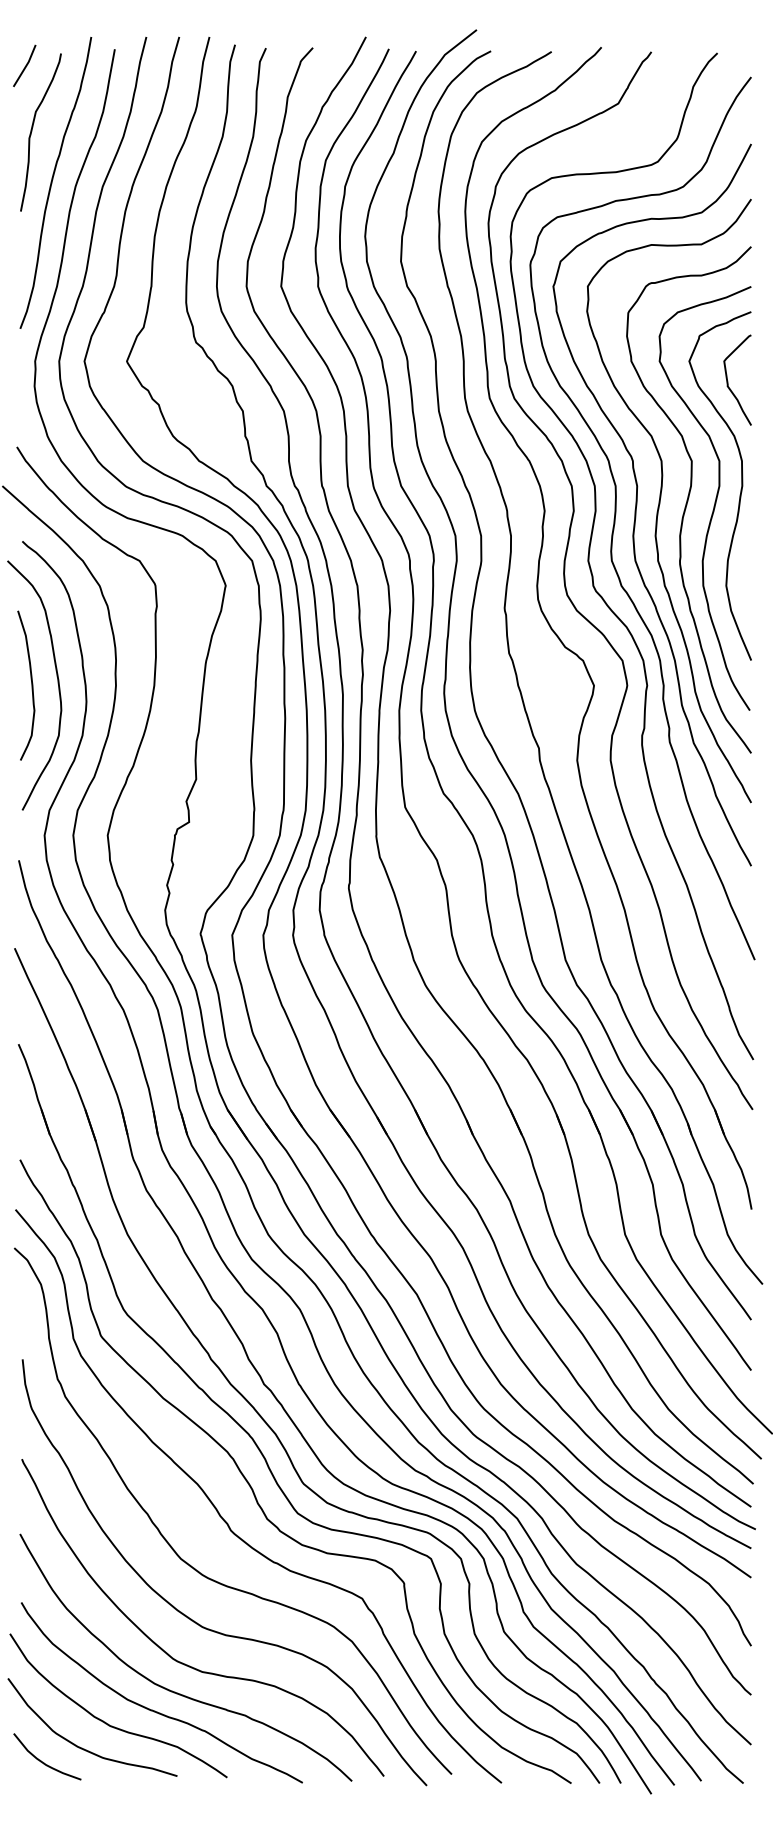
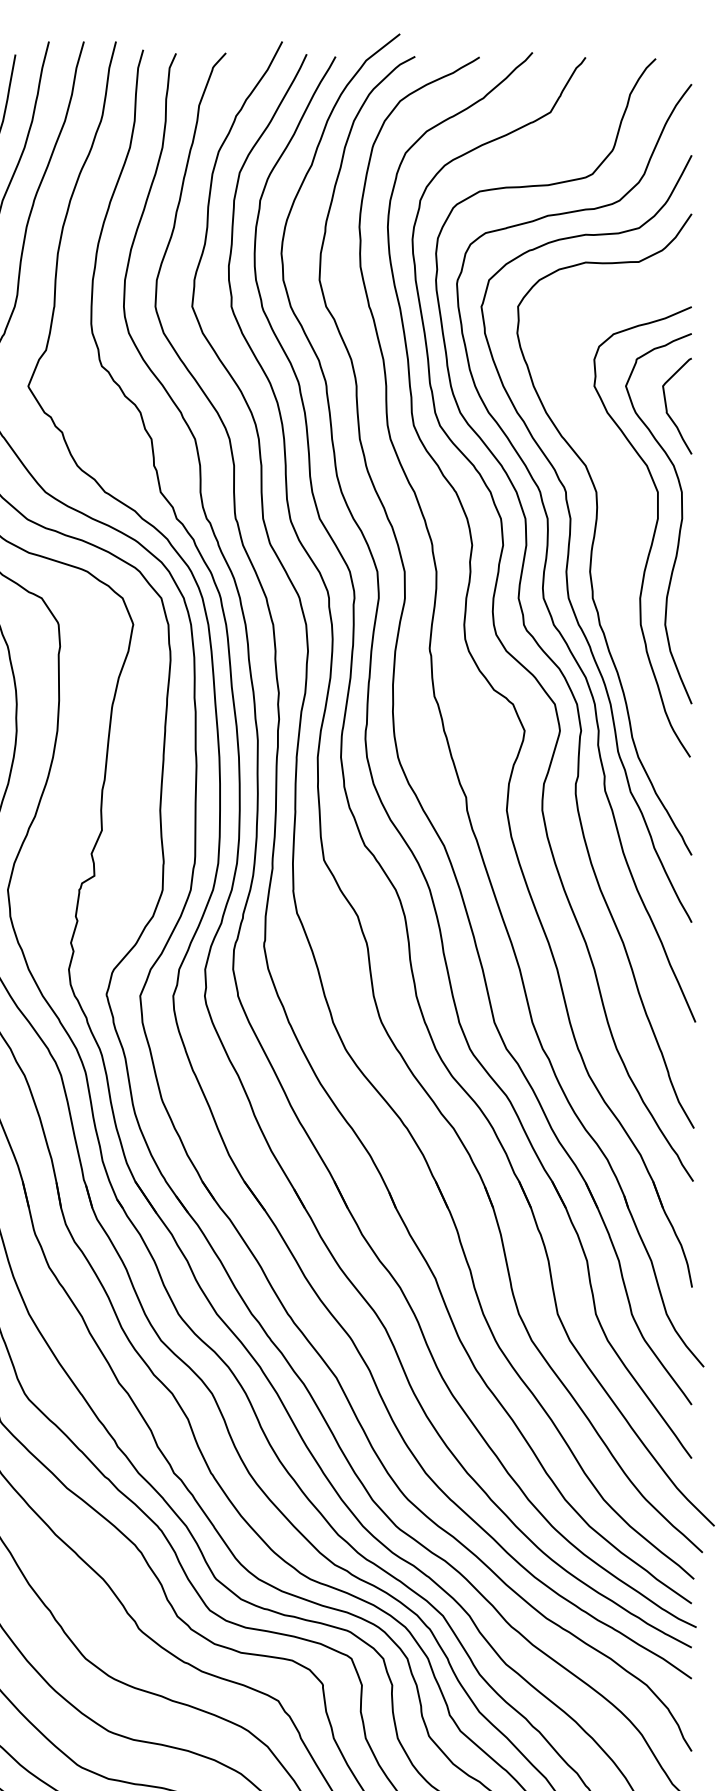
curve: (688, 499) -> (625, 533), removed

